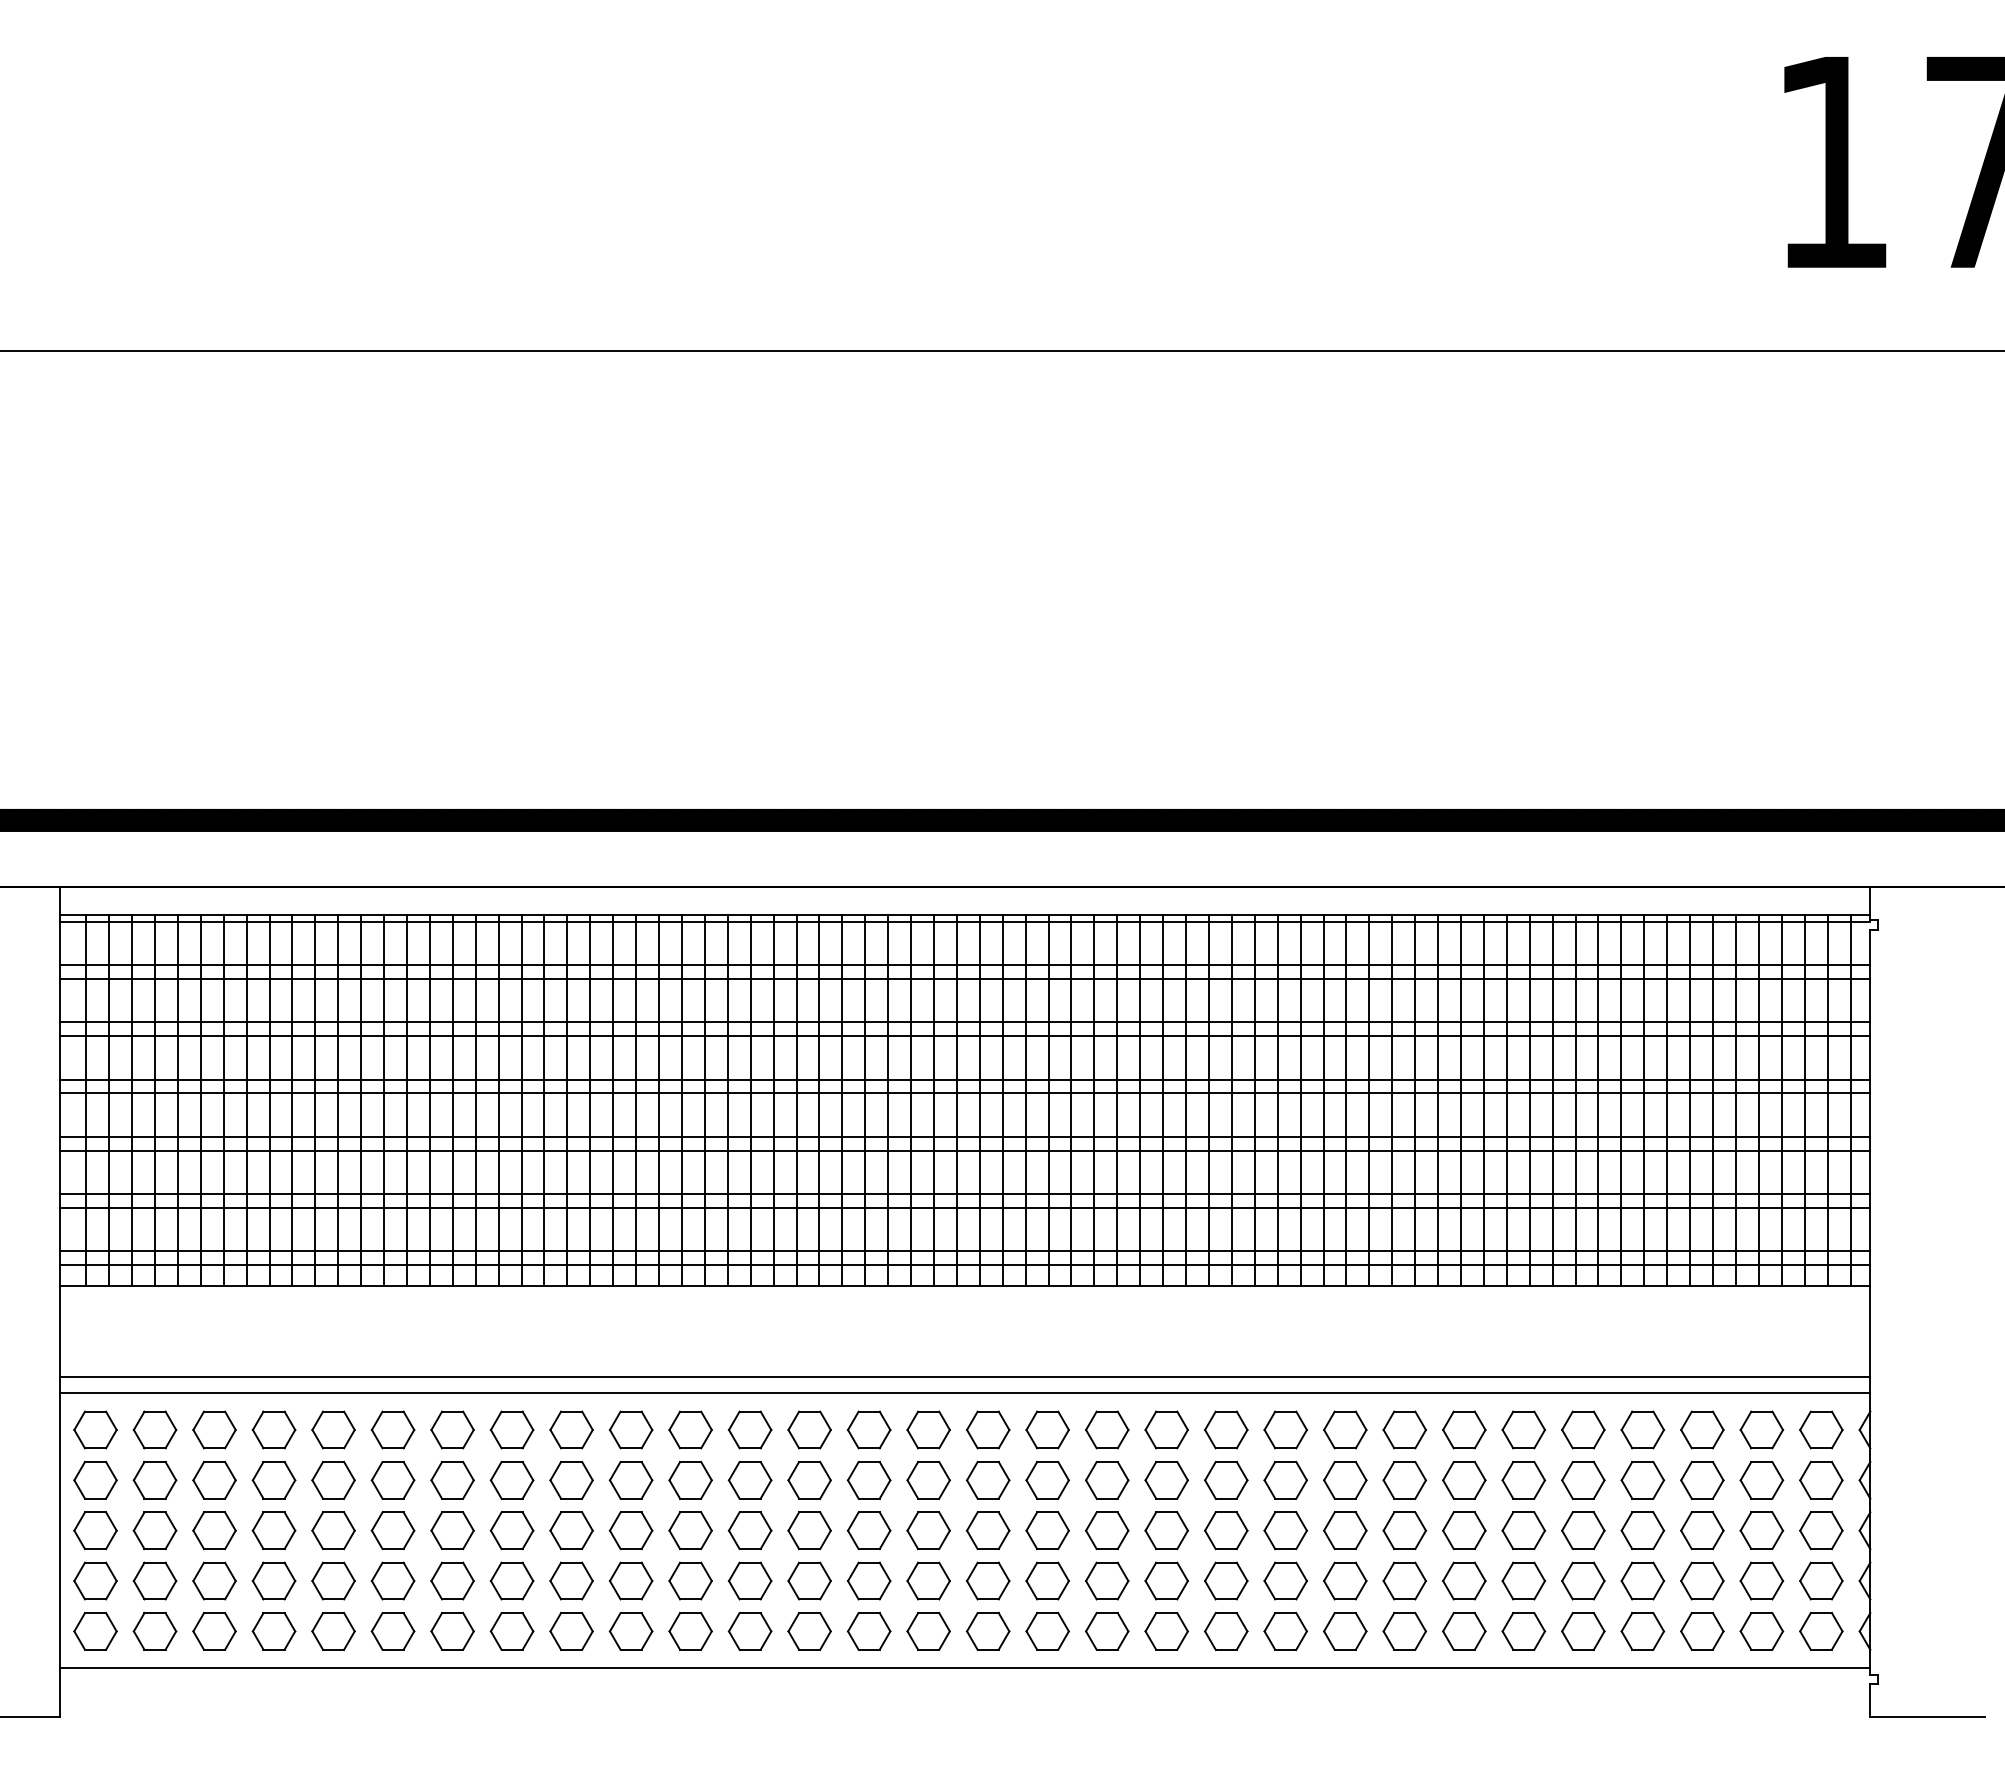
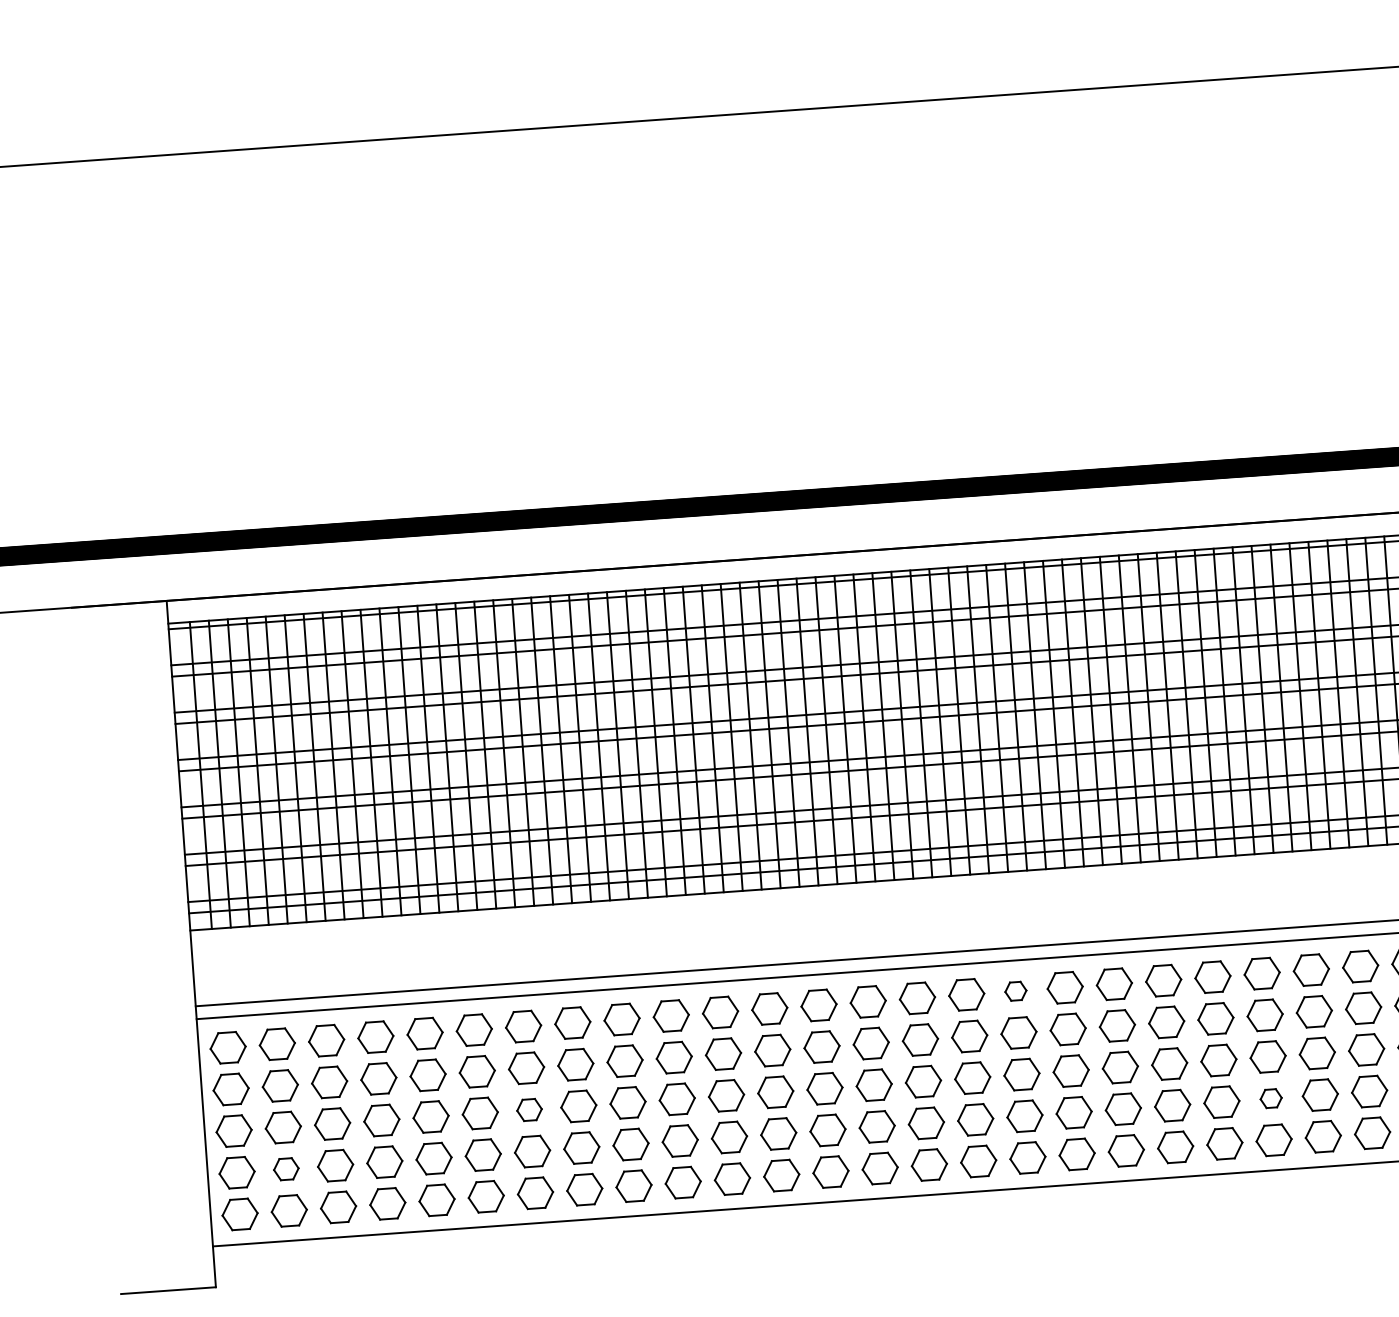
part: (1047, 1429) -> (1015, 990), size x0.6
part: (452, 1530) -> (529, 1109), size x0.7
part: (154, 1580) -> (285, 1168), size x0.7
part: (1345, 1580) -> (1271, 1098), size x0.6

